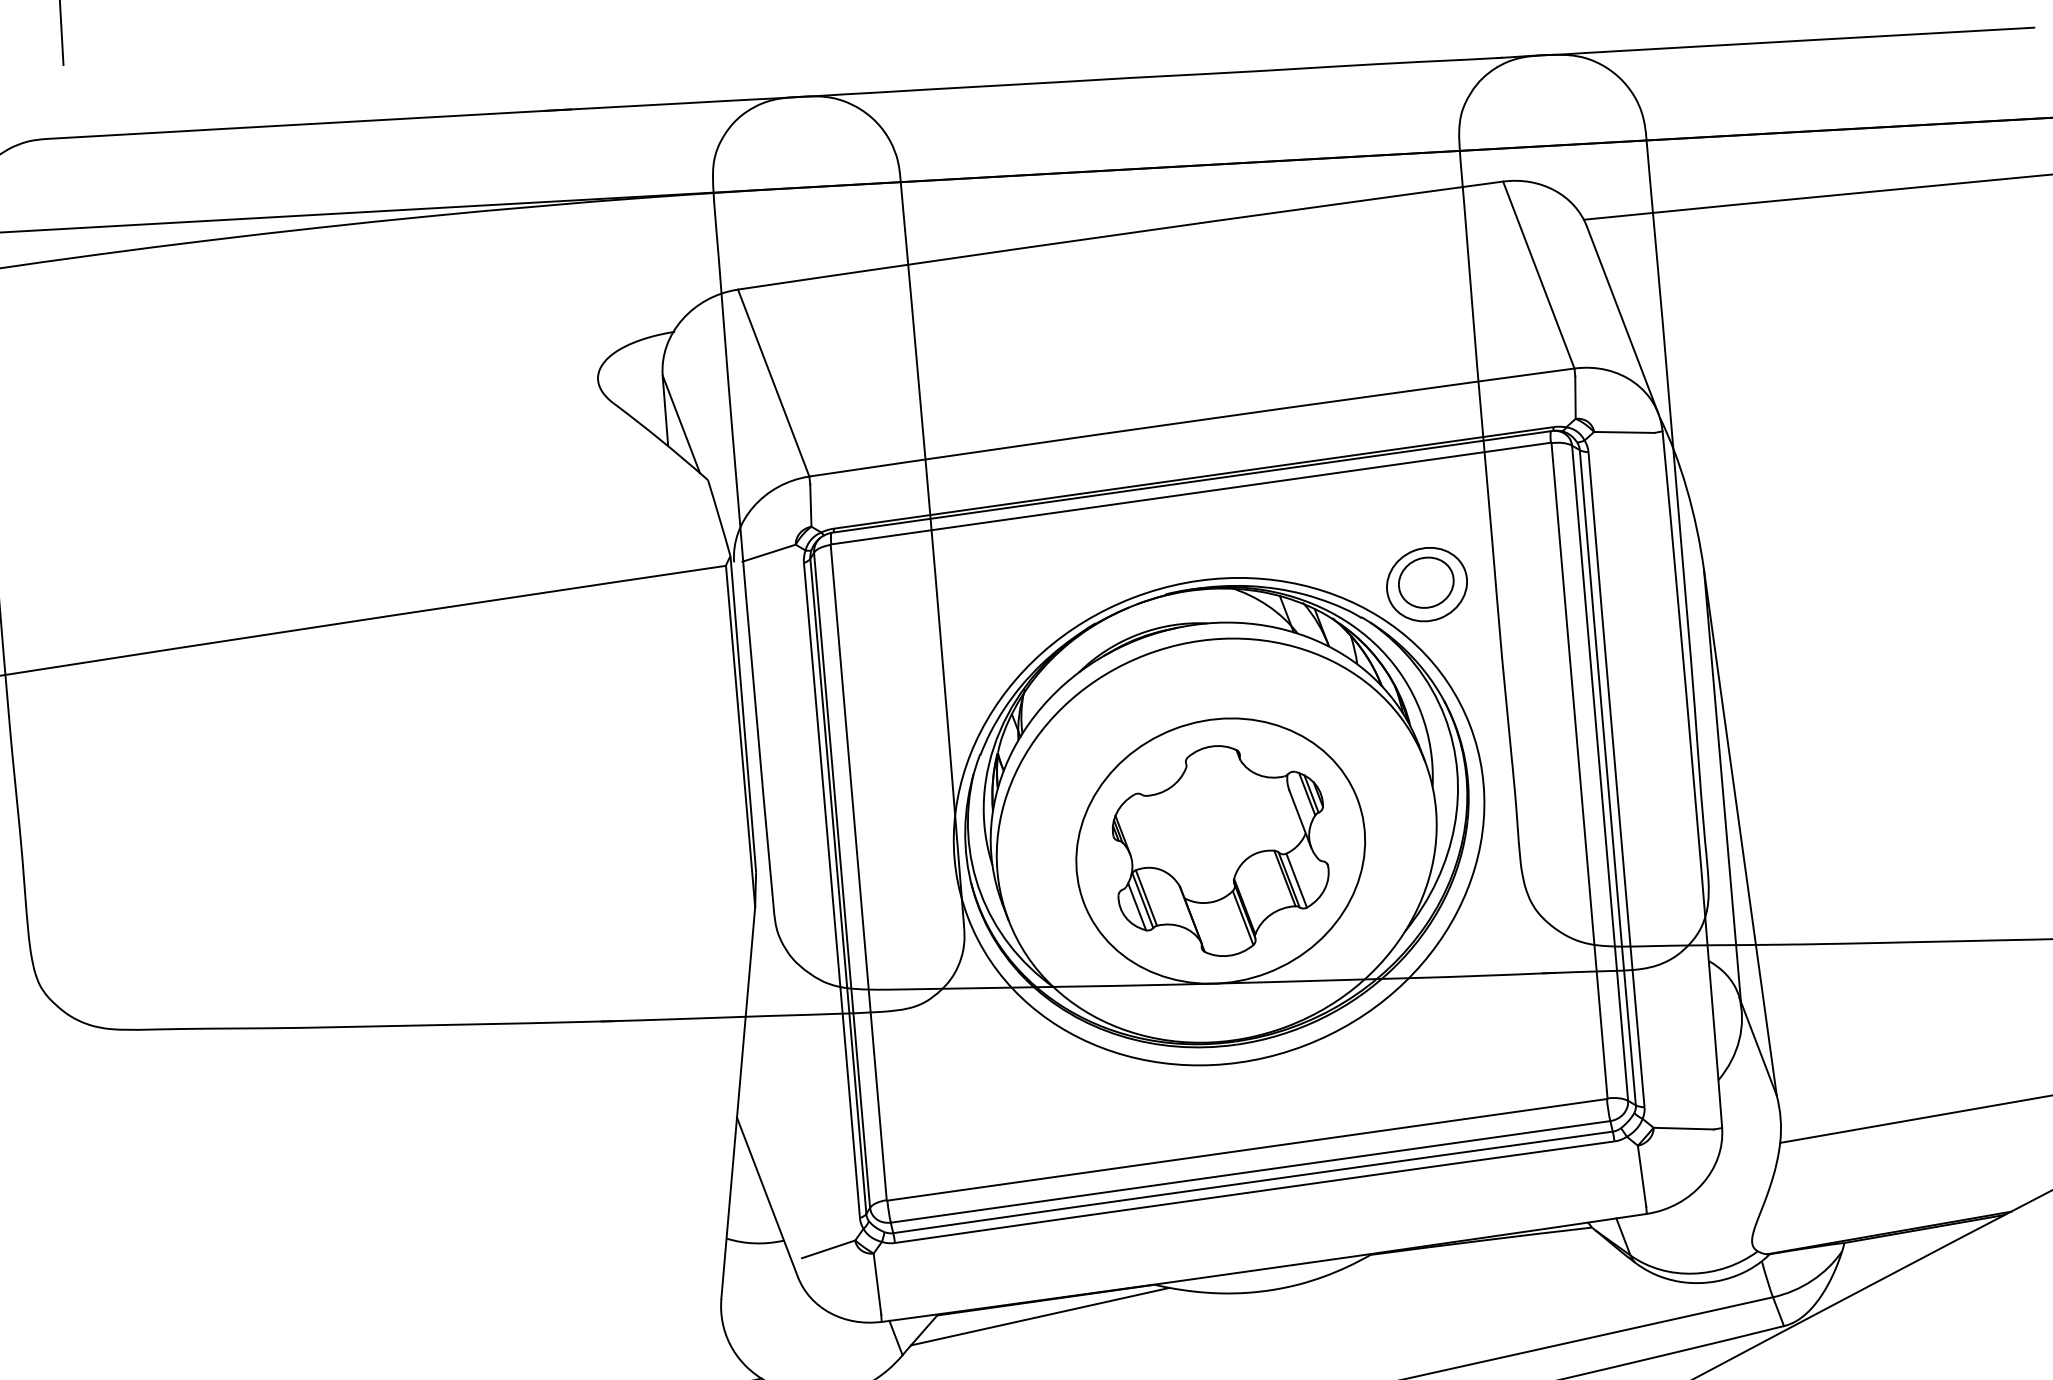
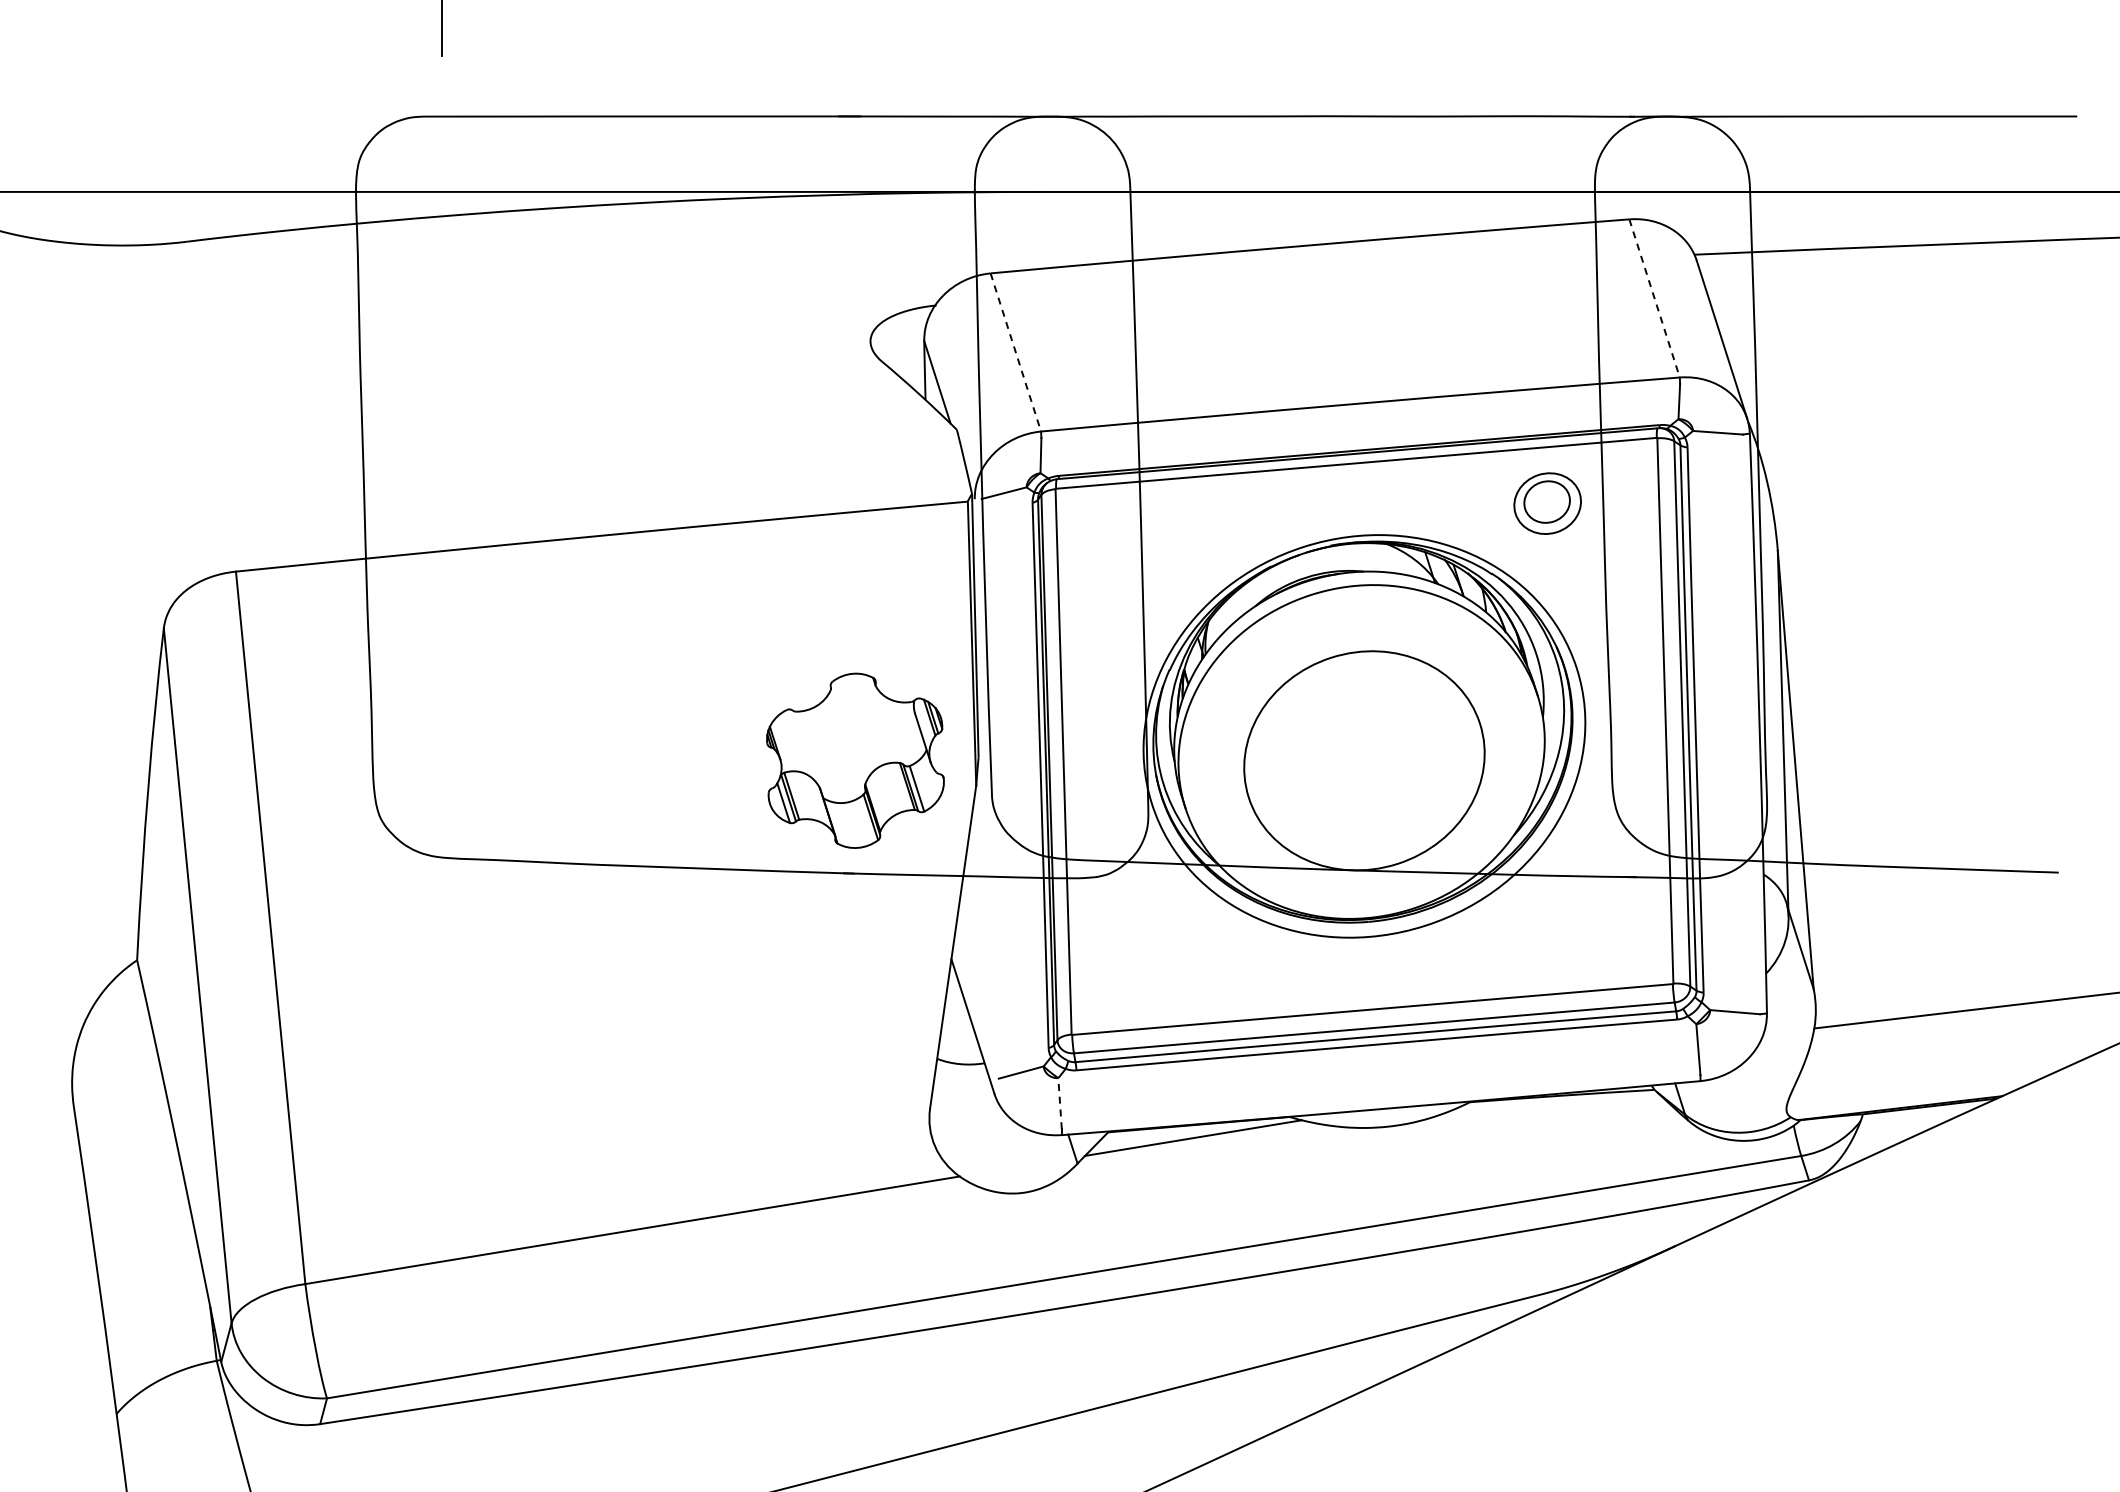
line: (1538, 275) -> (1654, 298), solid -> dashed
line: (773, 383) -> (1015, 352), solid -> dashed
part: (1426, 584) -> (1547, 503), moved
part: (1220, 850) -> (855, 760), moved
line: (877, 1283) -> (1060, 1103), solid -> dashed

